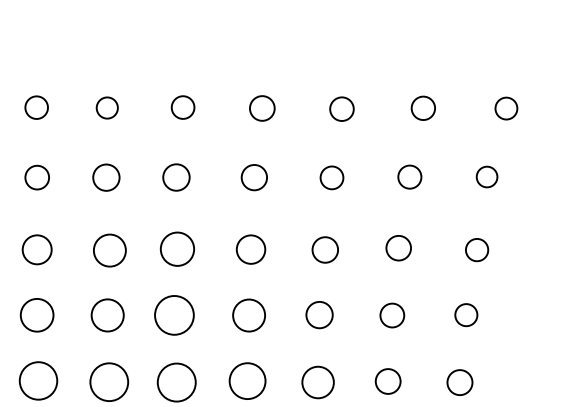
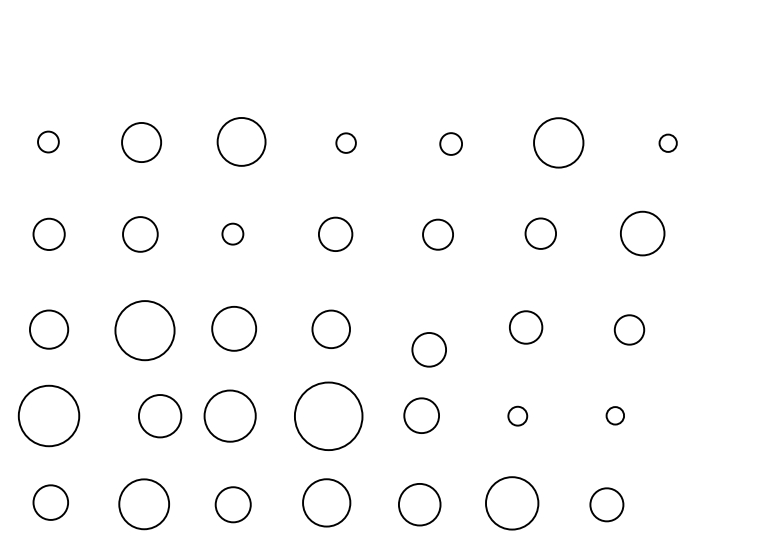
circle: (36, 107) -> (48, 141), size x0.7
circle: (183, 107) -> (241, 141), size x1.6
circle: (107, 108) -> (141, 142), size x1.4
circle: (261, 108) -> (345, 142), size x0.6
circle: (341, 108) -> (450, 143), size x0.7
circle: (423, 108) -> (558, 142), size x1.6
circle: (505, 108) -> (667, 142), size x0.6
circle: (176, 176) -> (232, 233), size x0.6
circle: (486, 176) -> (642, 233), size x1.6
circle: (324, 249) -> (428, 349), moved
circle: (109, 250) -> (144, 330), size x1.4
circle: (36, 314) -> (48, 415), size x1.4
circle: (392, 314) -> (517, 415), size x0.6
circle: (465, 314) -> (614, 415), size x0.6
circle: (107, 315) -> (160, 416), moved
circle: (248, 315) -> (328, 416), size x1.6
circle: (38, 380) -> (50, 502), size x0.7
circle: (387, 381) -> (511, 503), size x1.6
circle: (176, 382) -> (233, 504), size x0.7

